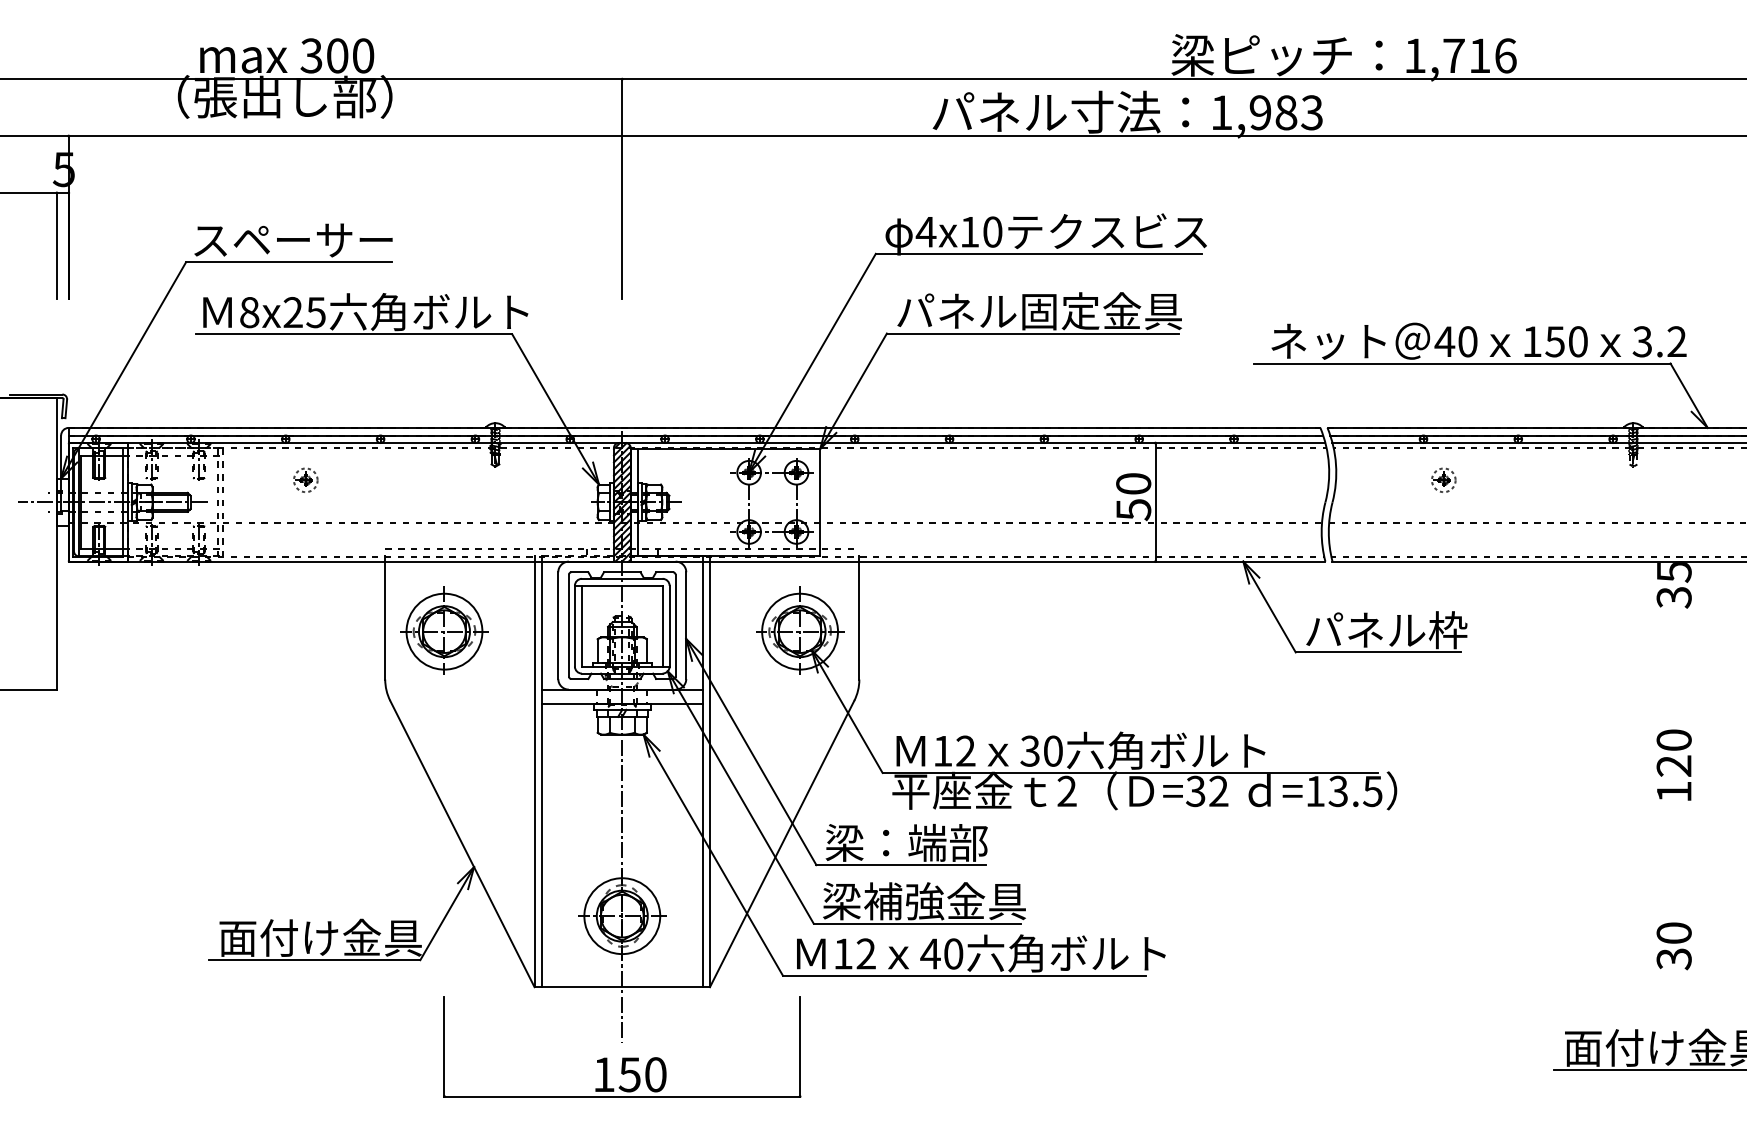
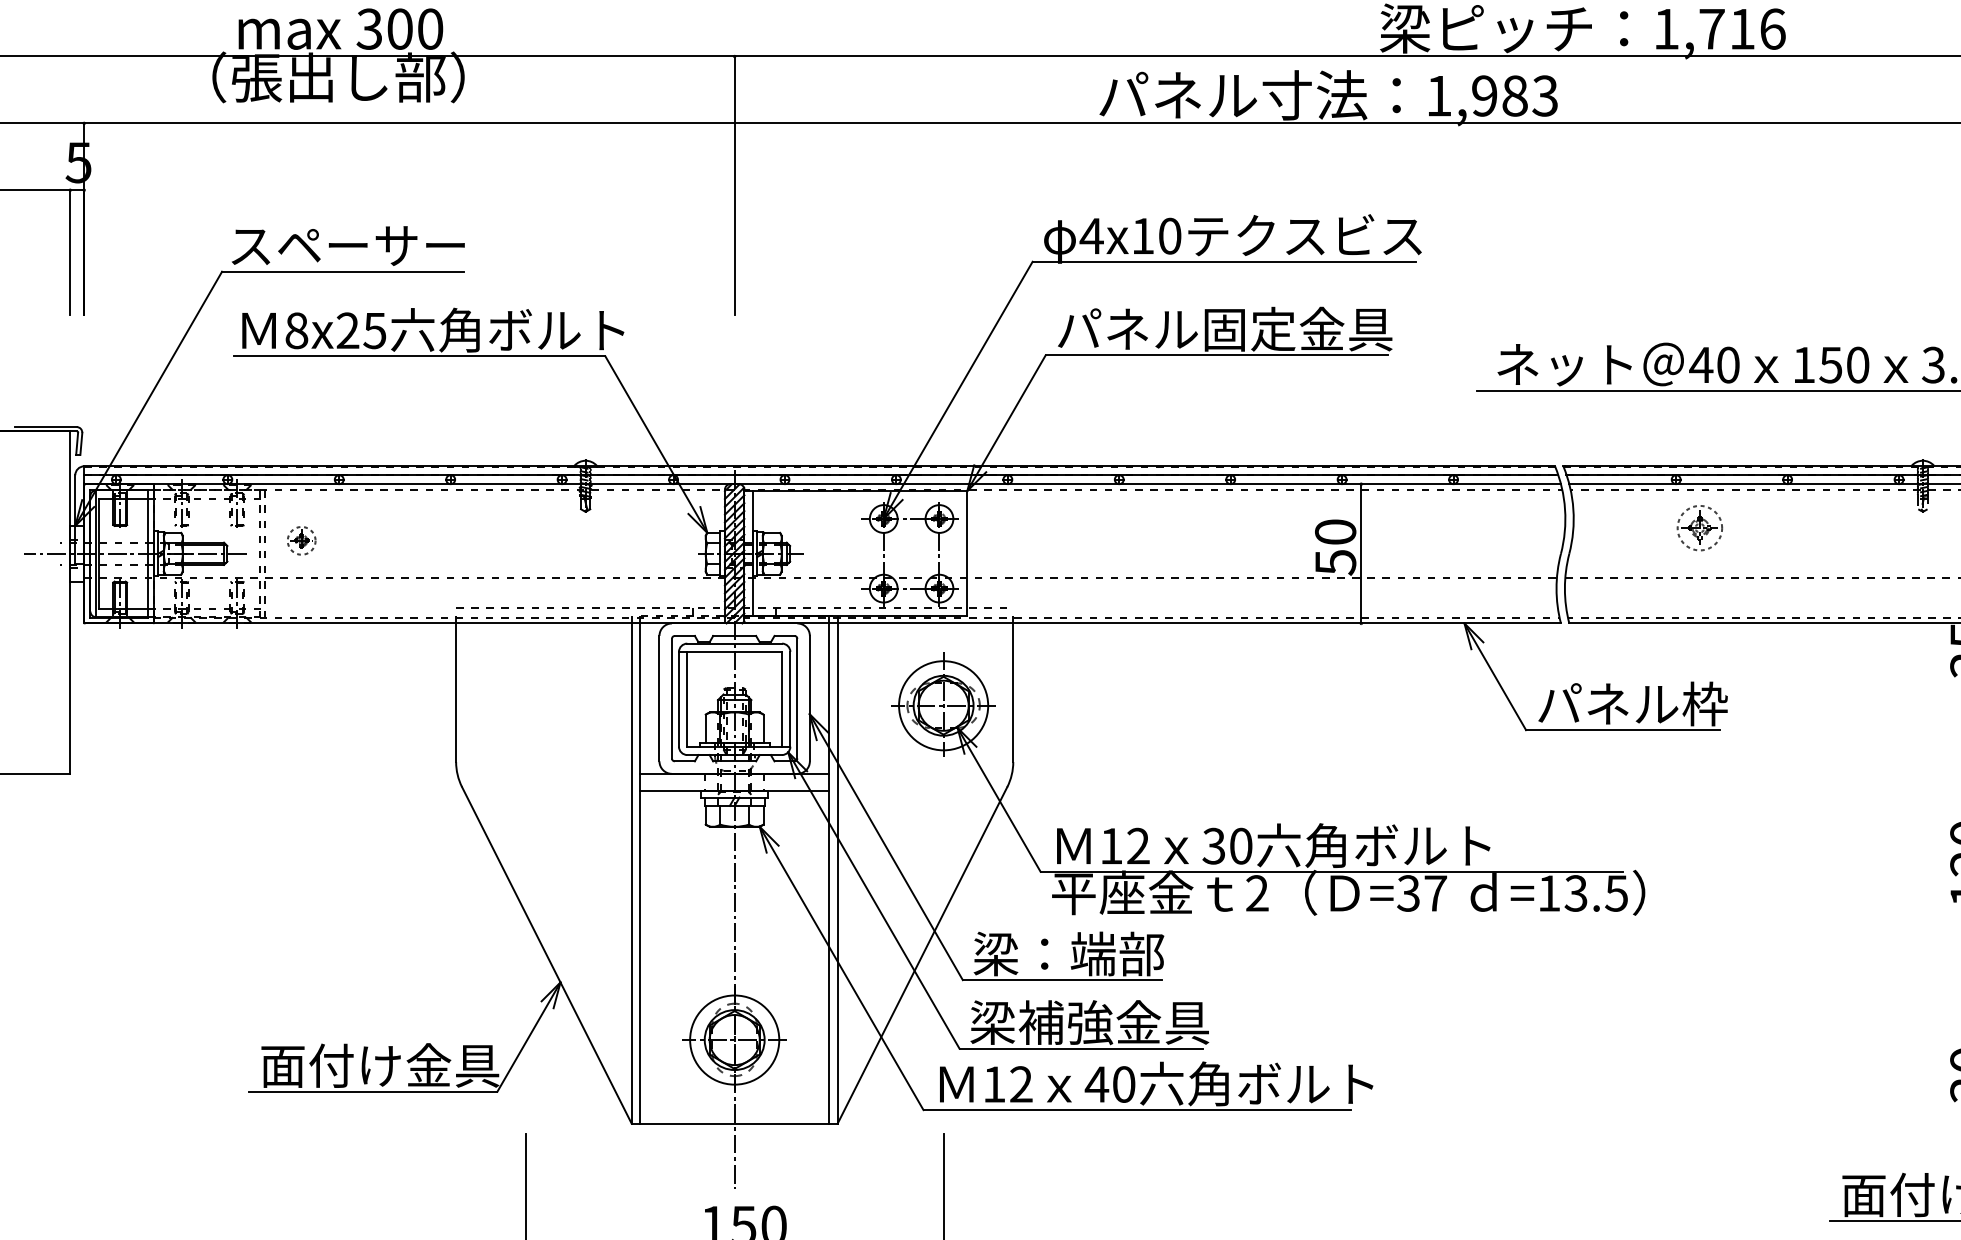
part: (305, 479) -> (301, 539), moved
part: (1443, 479) -> (1699, 526), size x1.6
part: (444, 630) -> (525, 704), removed
text: (1218, 790) -> (1435, 892), =32 -> =37

